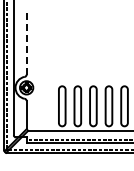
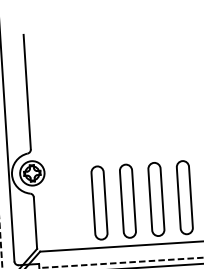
line: (26, 42) -> (26, 90), dashed -> solid

